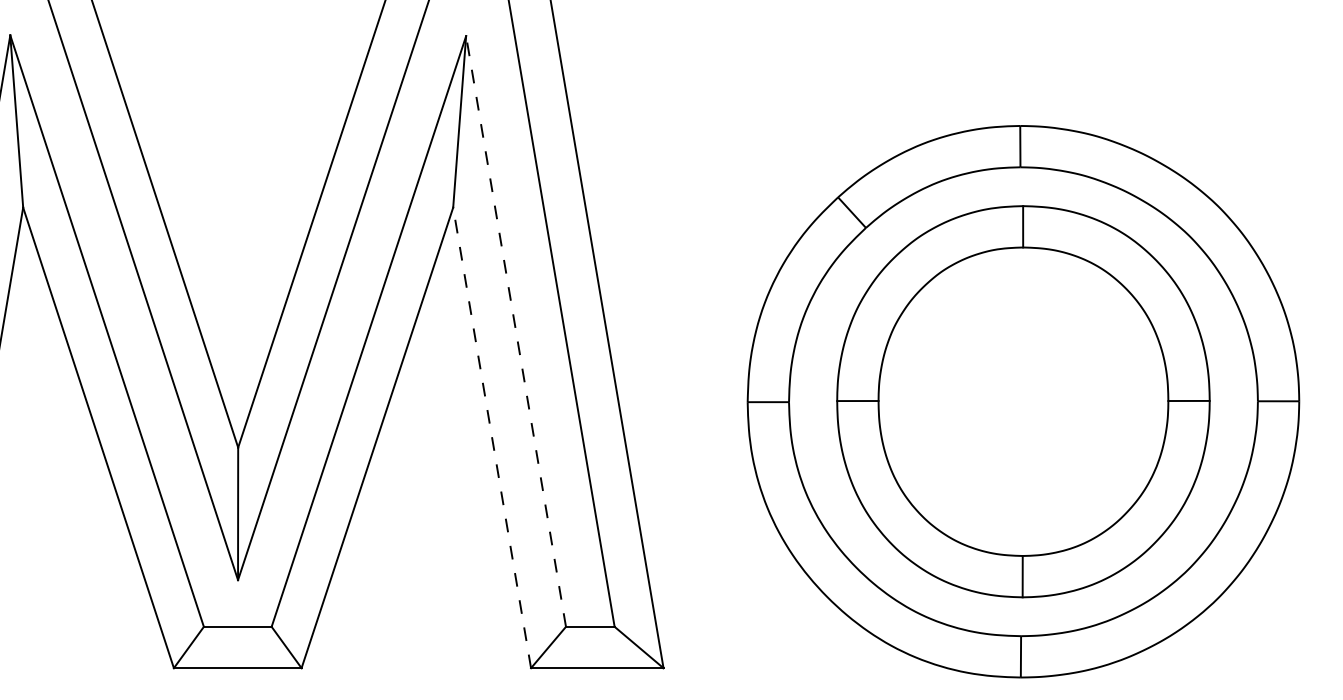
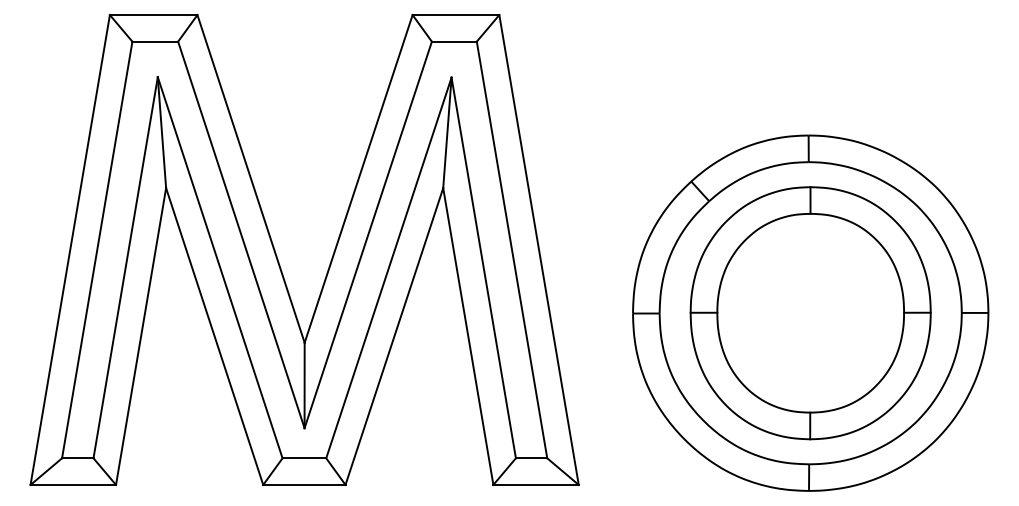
line: (515, 330) -> (483, 267), dashed -> solid
line: (492, 437) -> (468, 336), dashed -> solid

